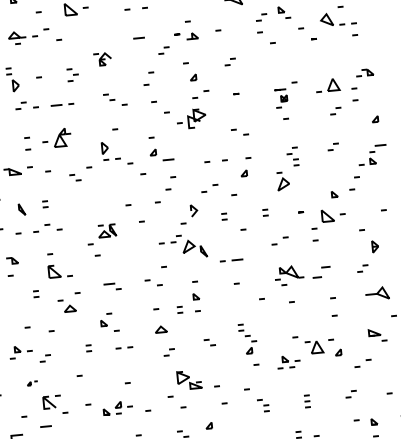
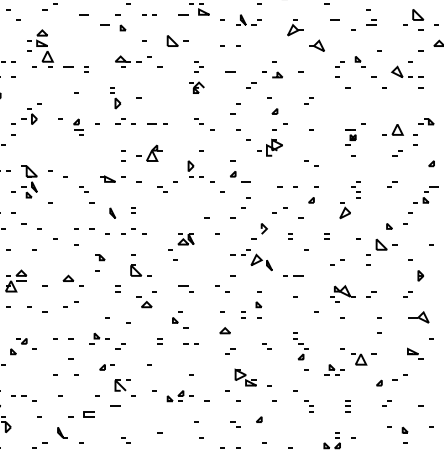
part: (72, 74) -> (198, 66), moved
part: (321, 272) -> (371, 294), size x0.62
part: (338, 351) -> (379, 382), moved
part: (31, 383) -> (106, 367), size x1.67

